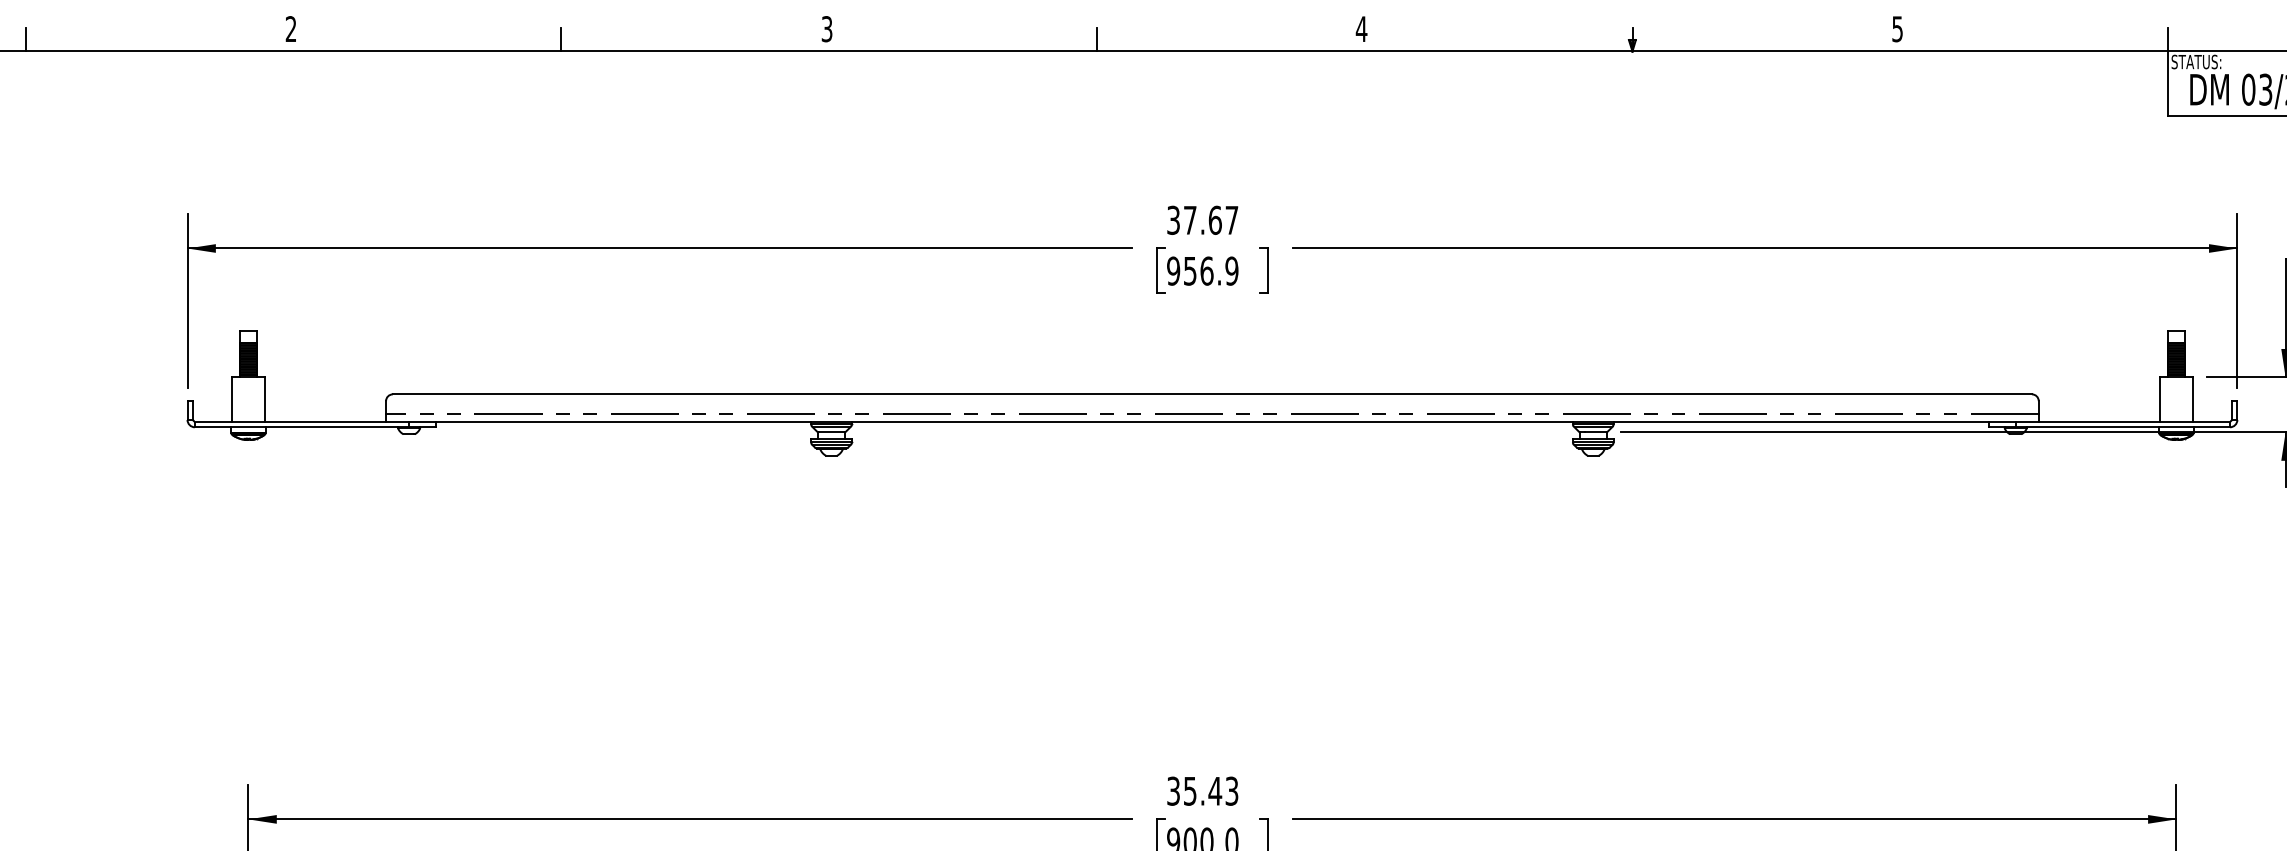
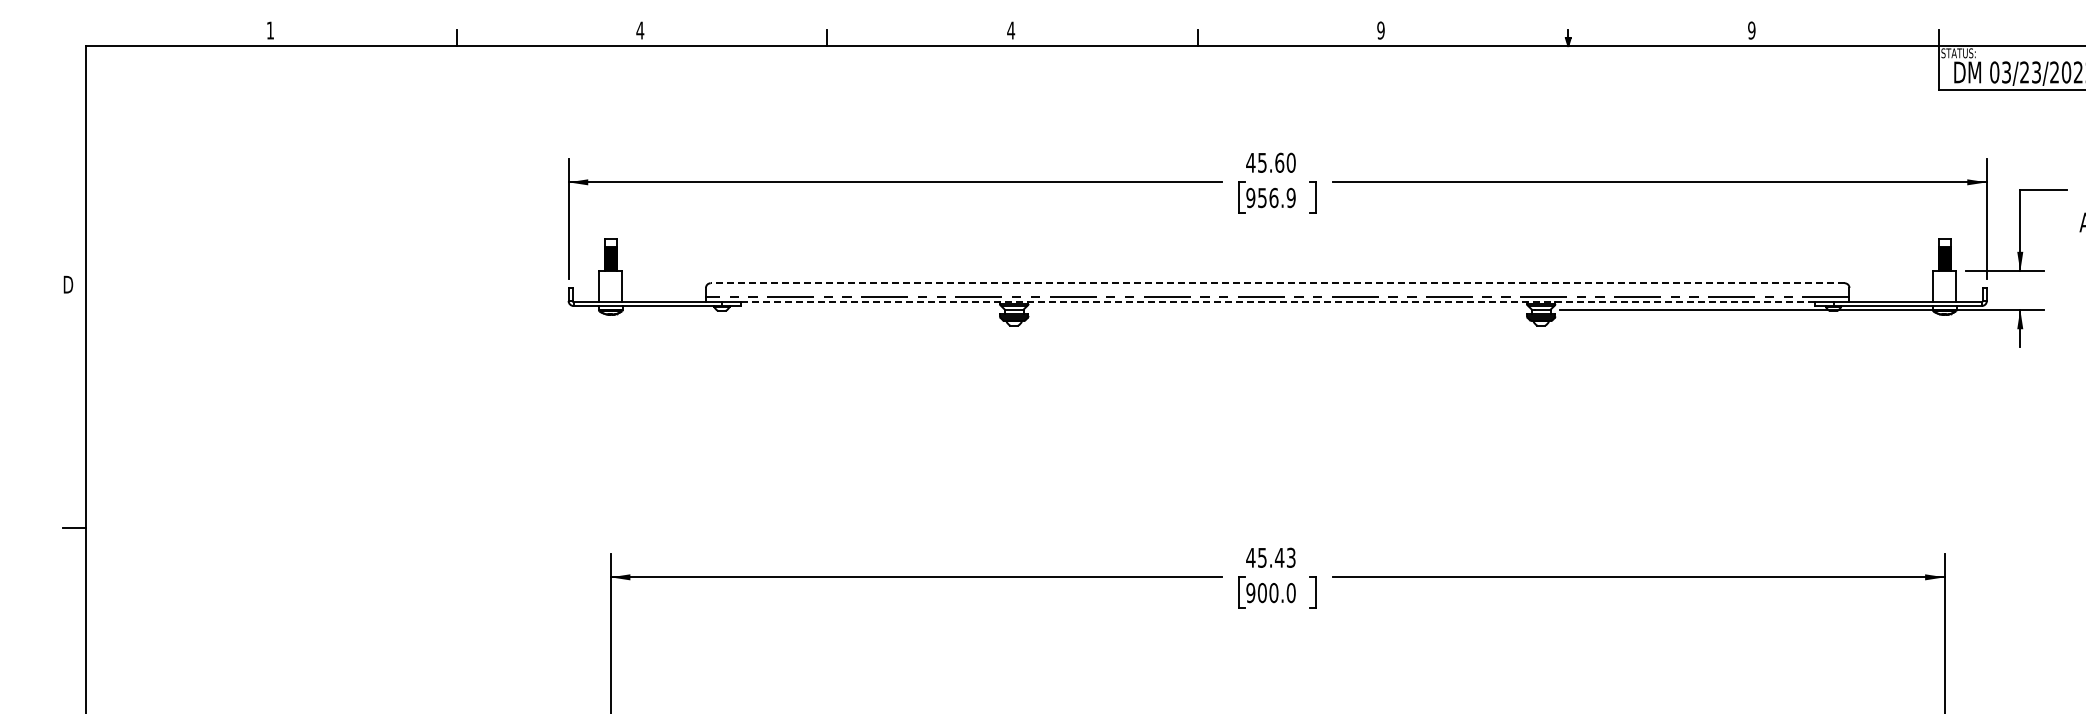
text: (291, 29) -> (640, 30), 2 -> 4
text: (827, 29) -> (1011, 30), 3 -> 4
text: (1360, 29) -> (1380, 30), 4 -> 9
text: (1897, 29) -> (1751, 30), 5 -> 9
text: (1201, 219) -> (1270, 162), 37.67 -> 45.60
line: (1212, 394) -> (1277, 283), solid -> dashed
line: (1212, 422) -> (1277, 302), solid -> dashed
text: (1173, 790) -> (1250, 557), 35.43 -> 45.43

